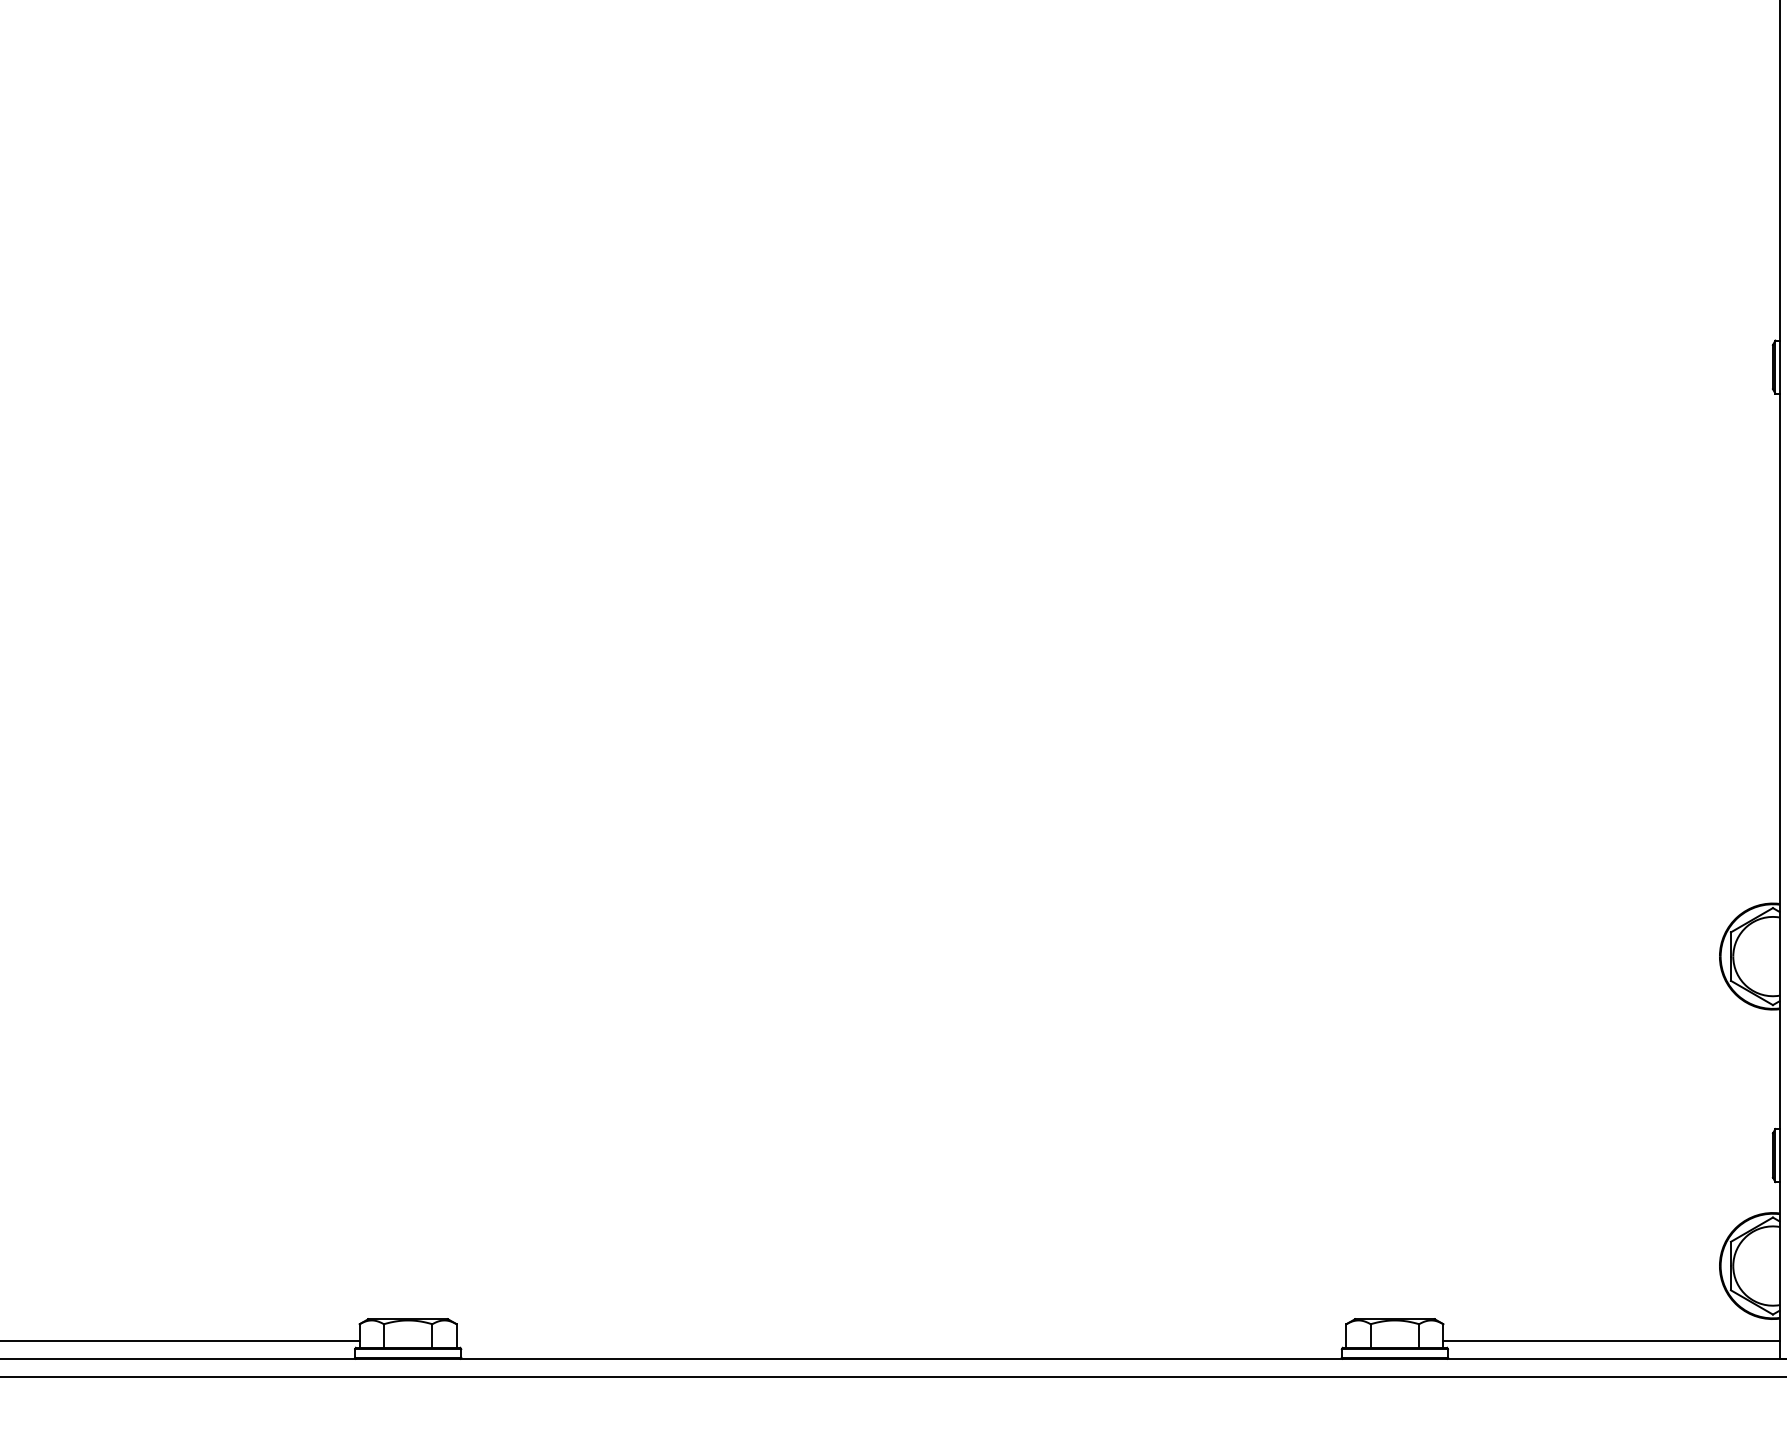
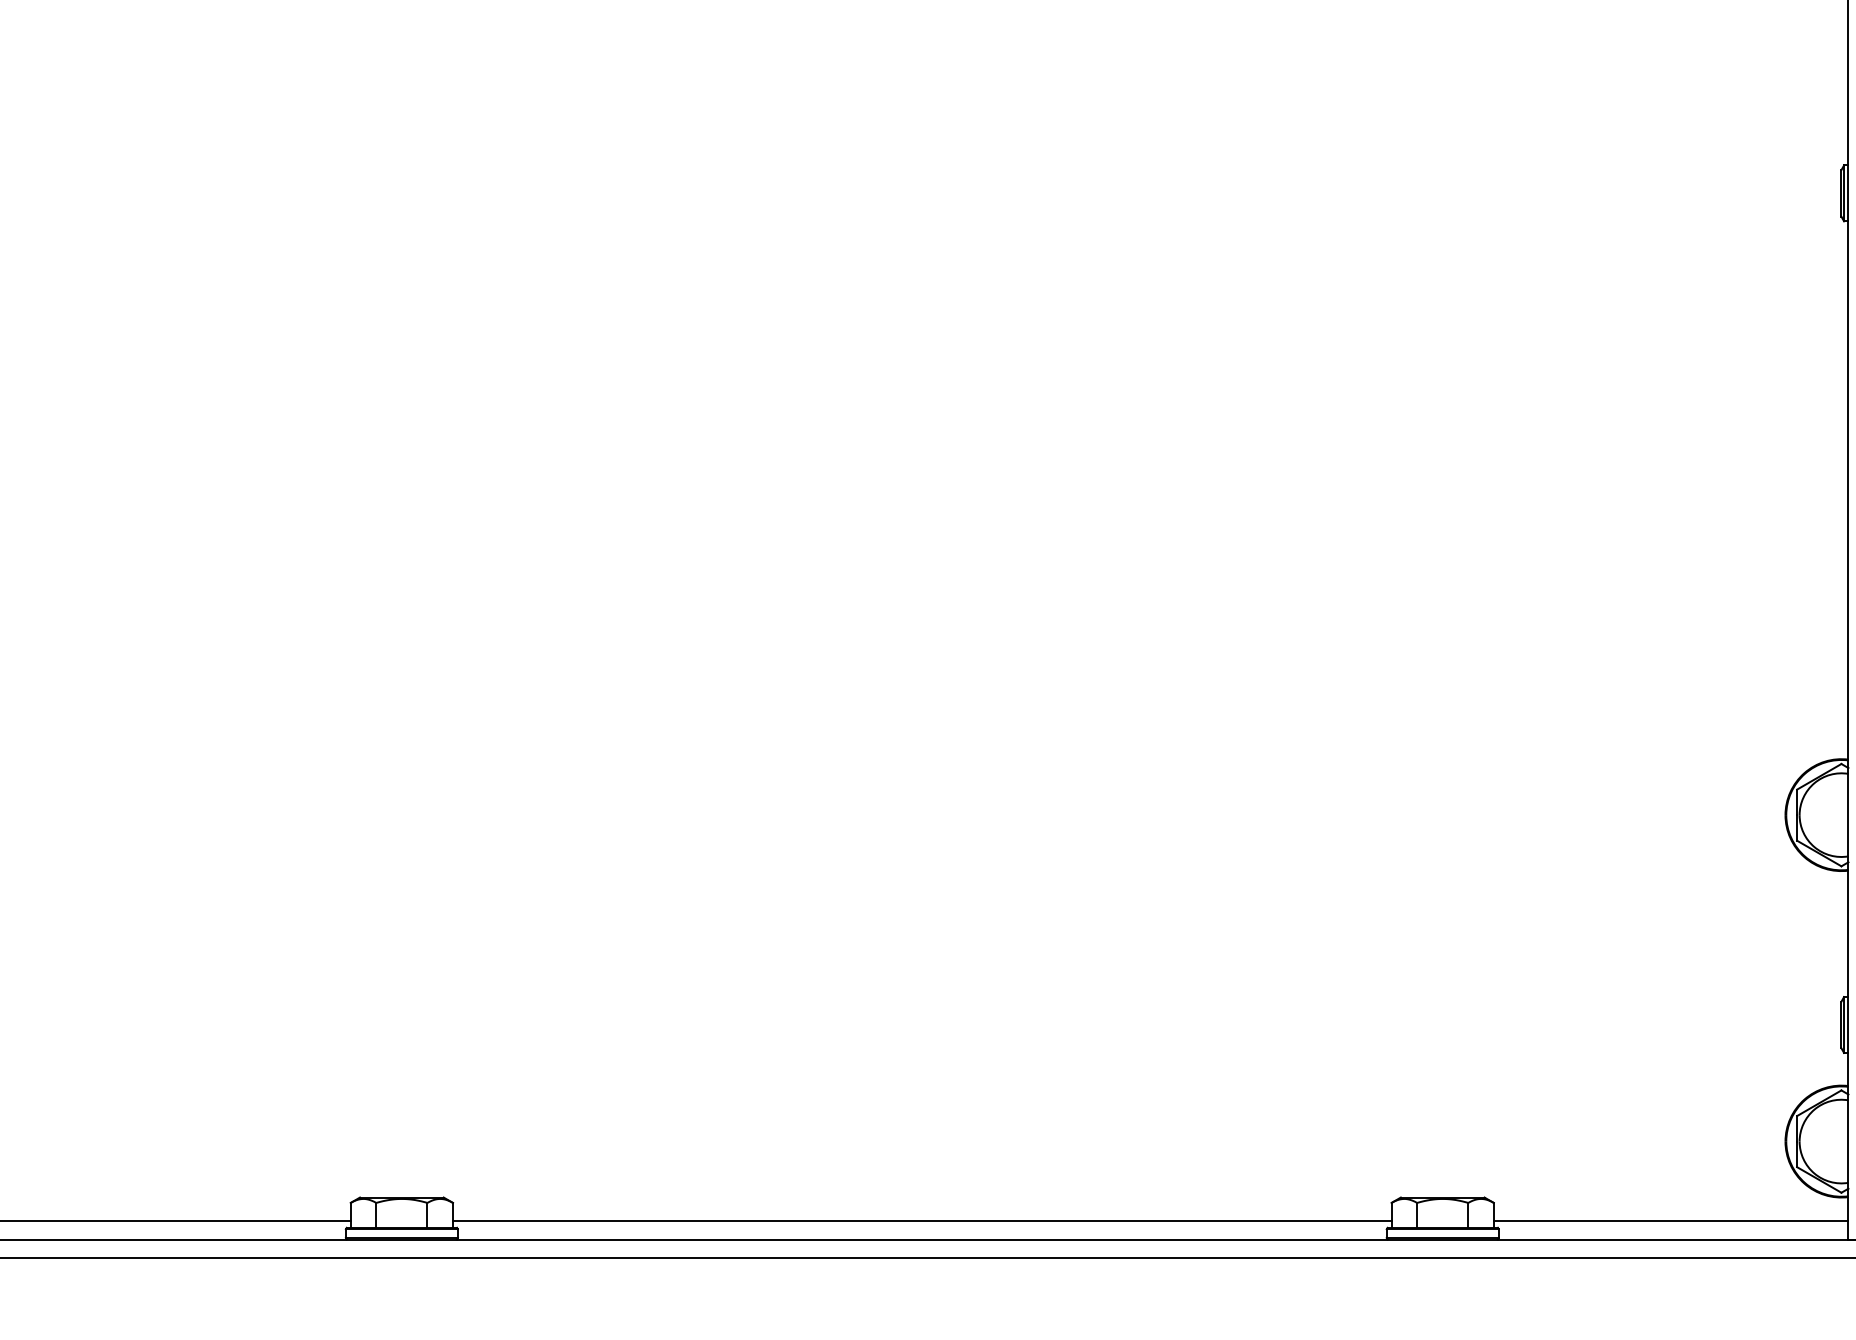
line: (901, 1341) -> (922, 1221), added

